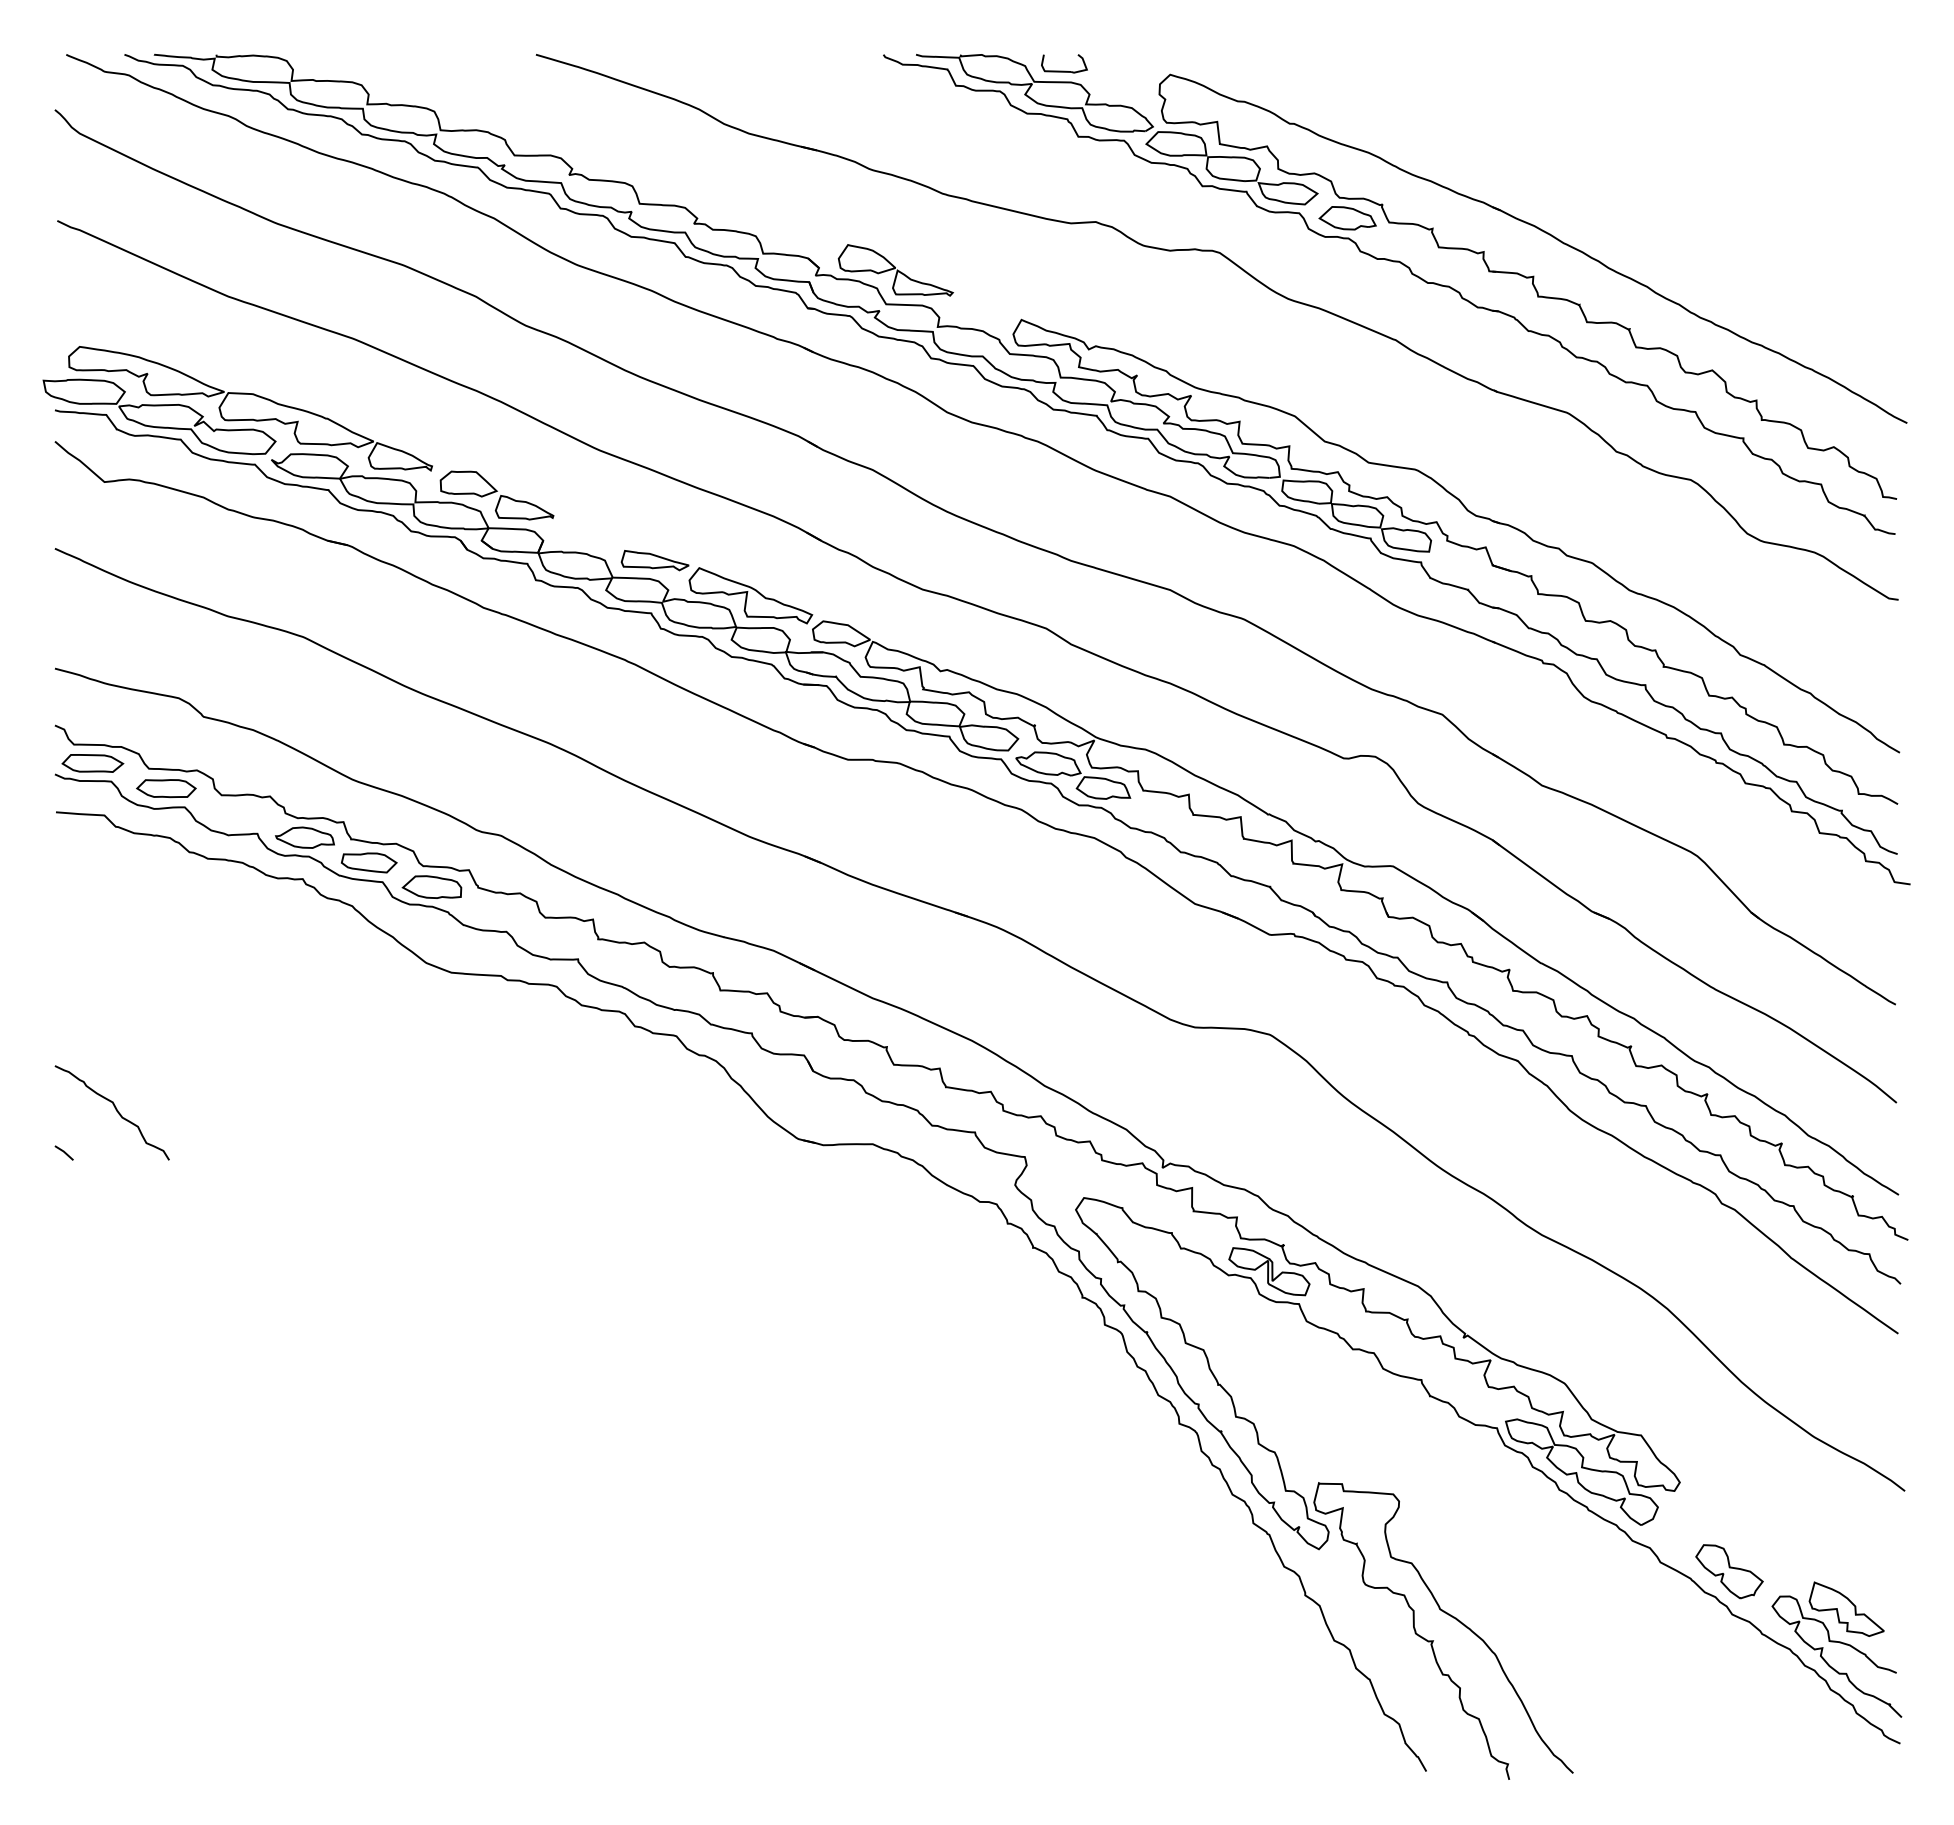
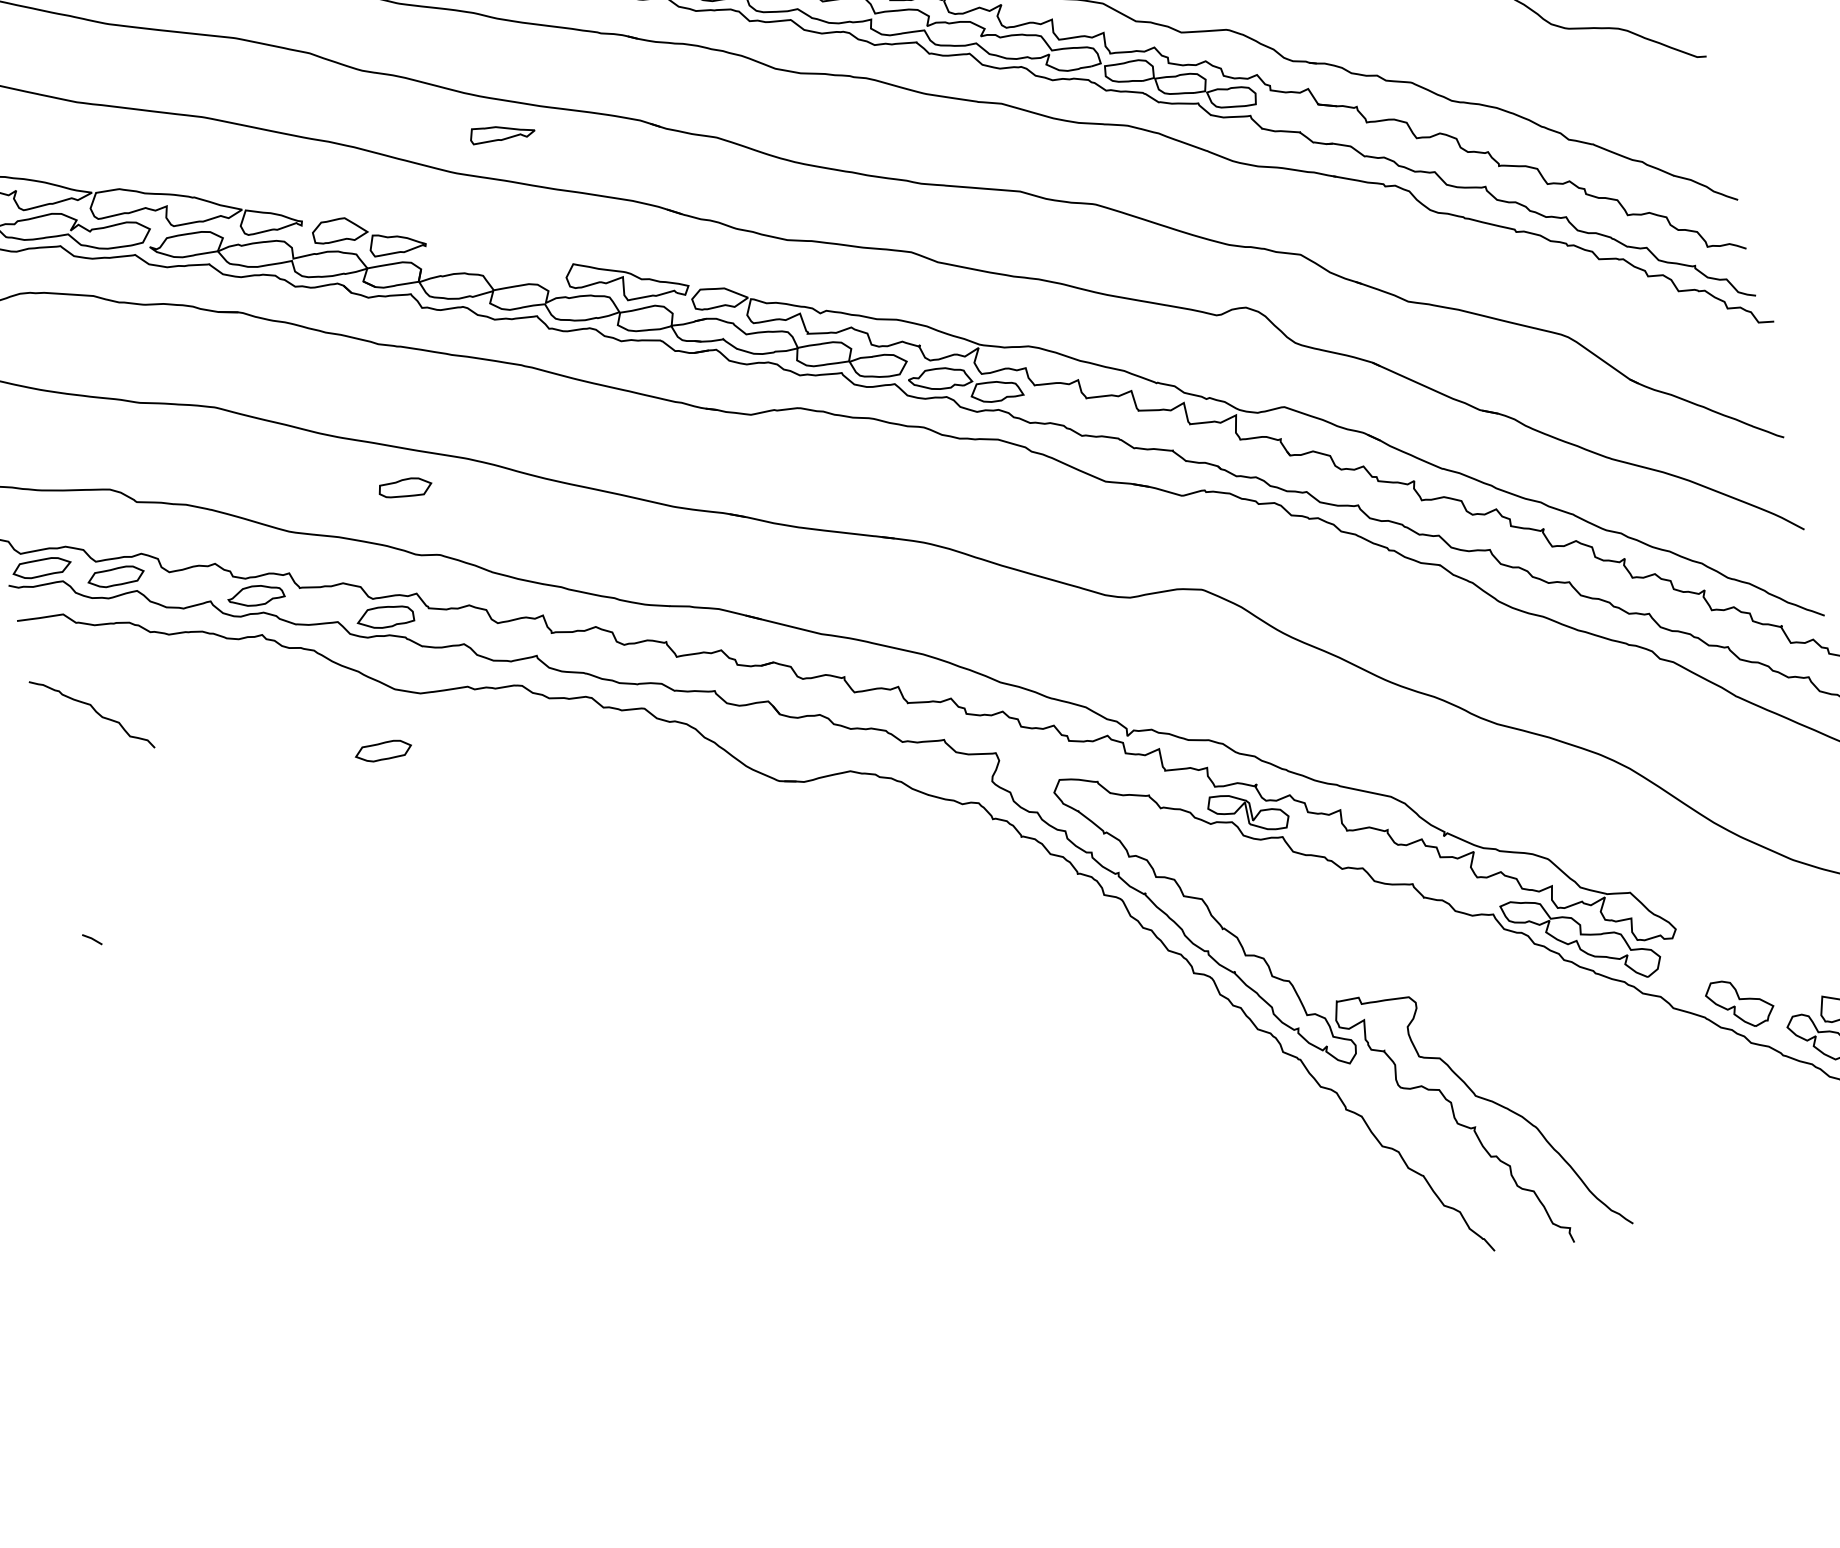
part: (654, 560) -> (501, 132), moved
part: (369, 862) -> (405, 488), moved
part: (401, 1023) -> (383, 751), added
curve: (115, 1109) -> (94, 710), moved

